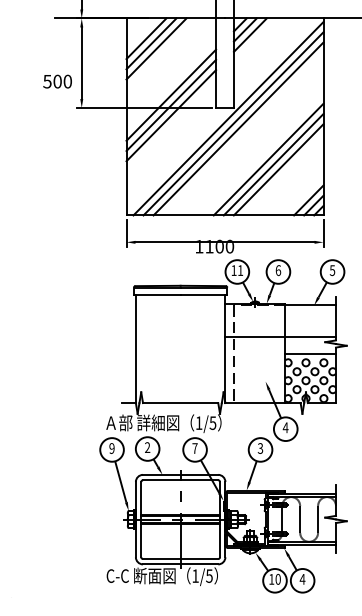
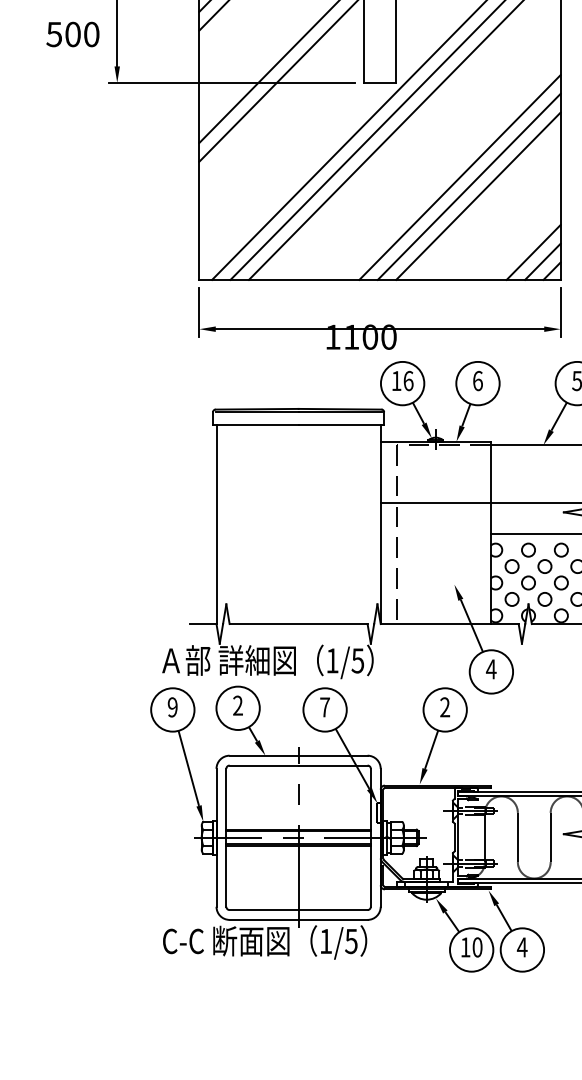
line: (171, 115) -> (281, 96), removed
text: (240, 270) -> (408, 380), 11 -> 16
text: (260, 448) -> (445, 707), 3 -> 2

